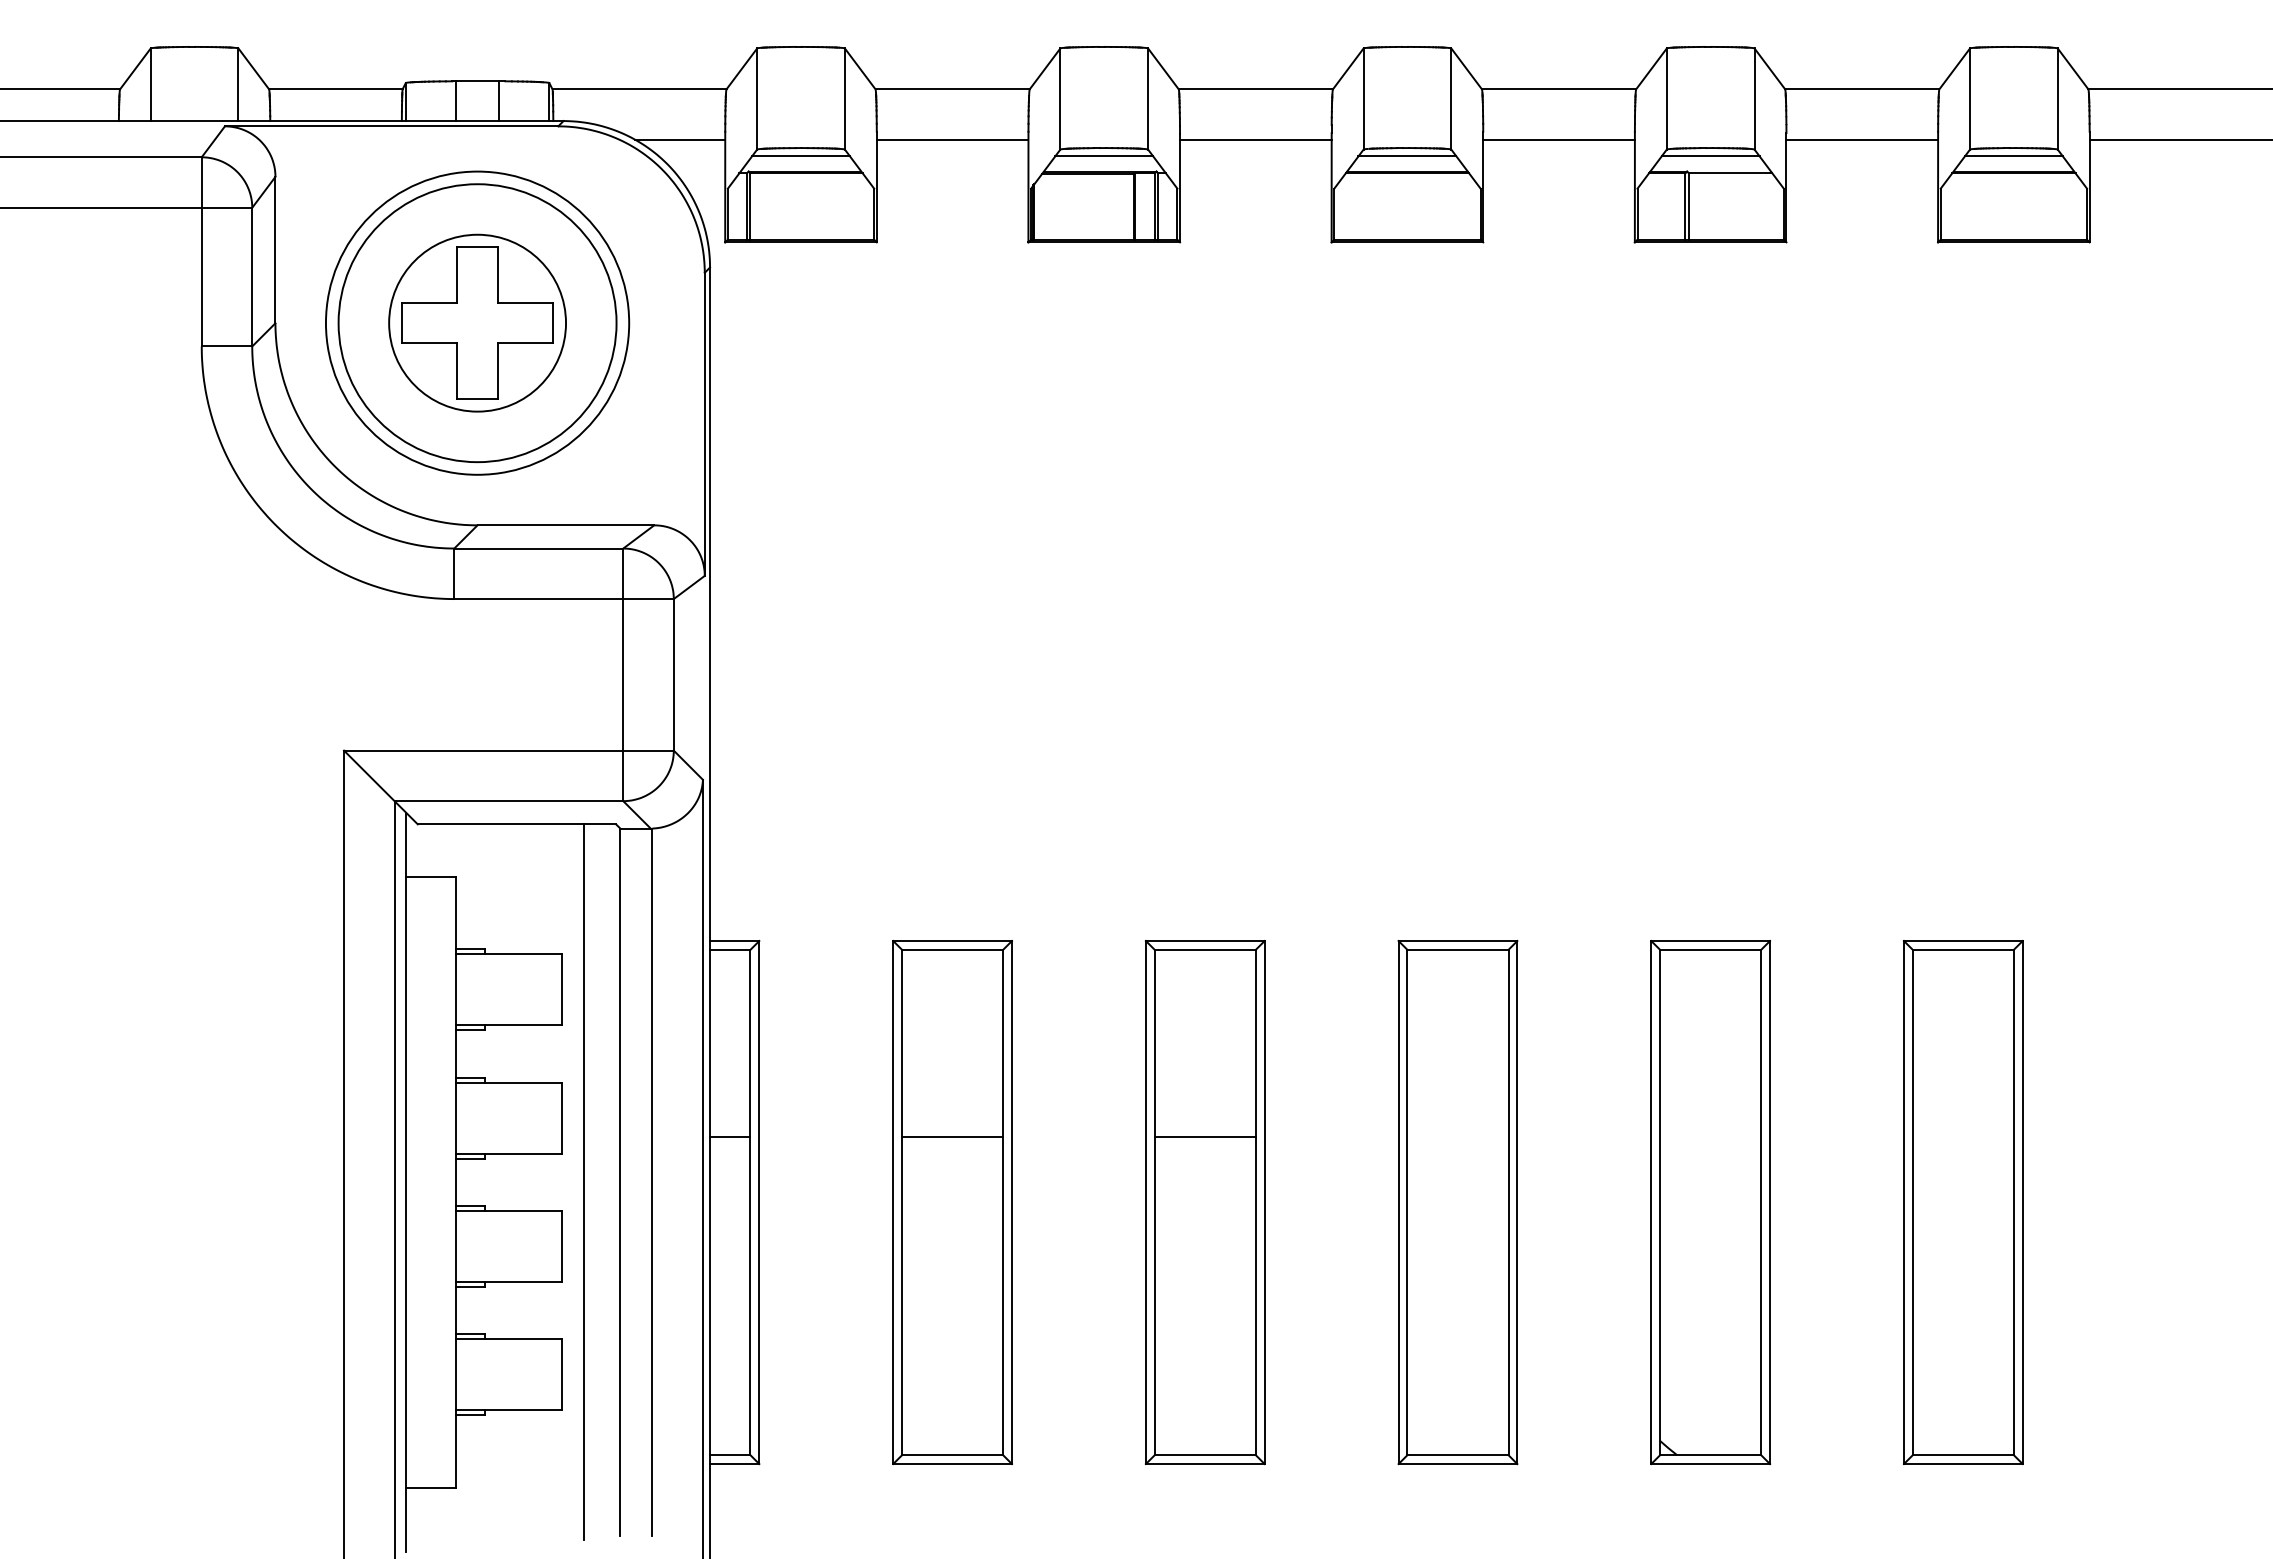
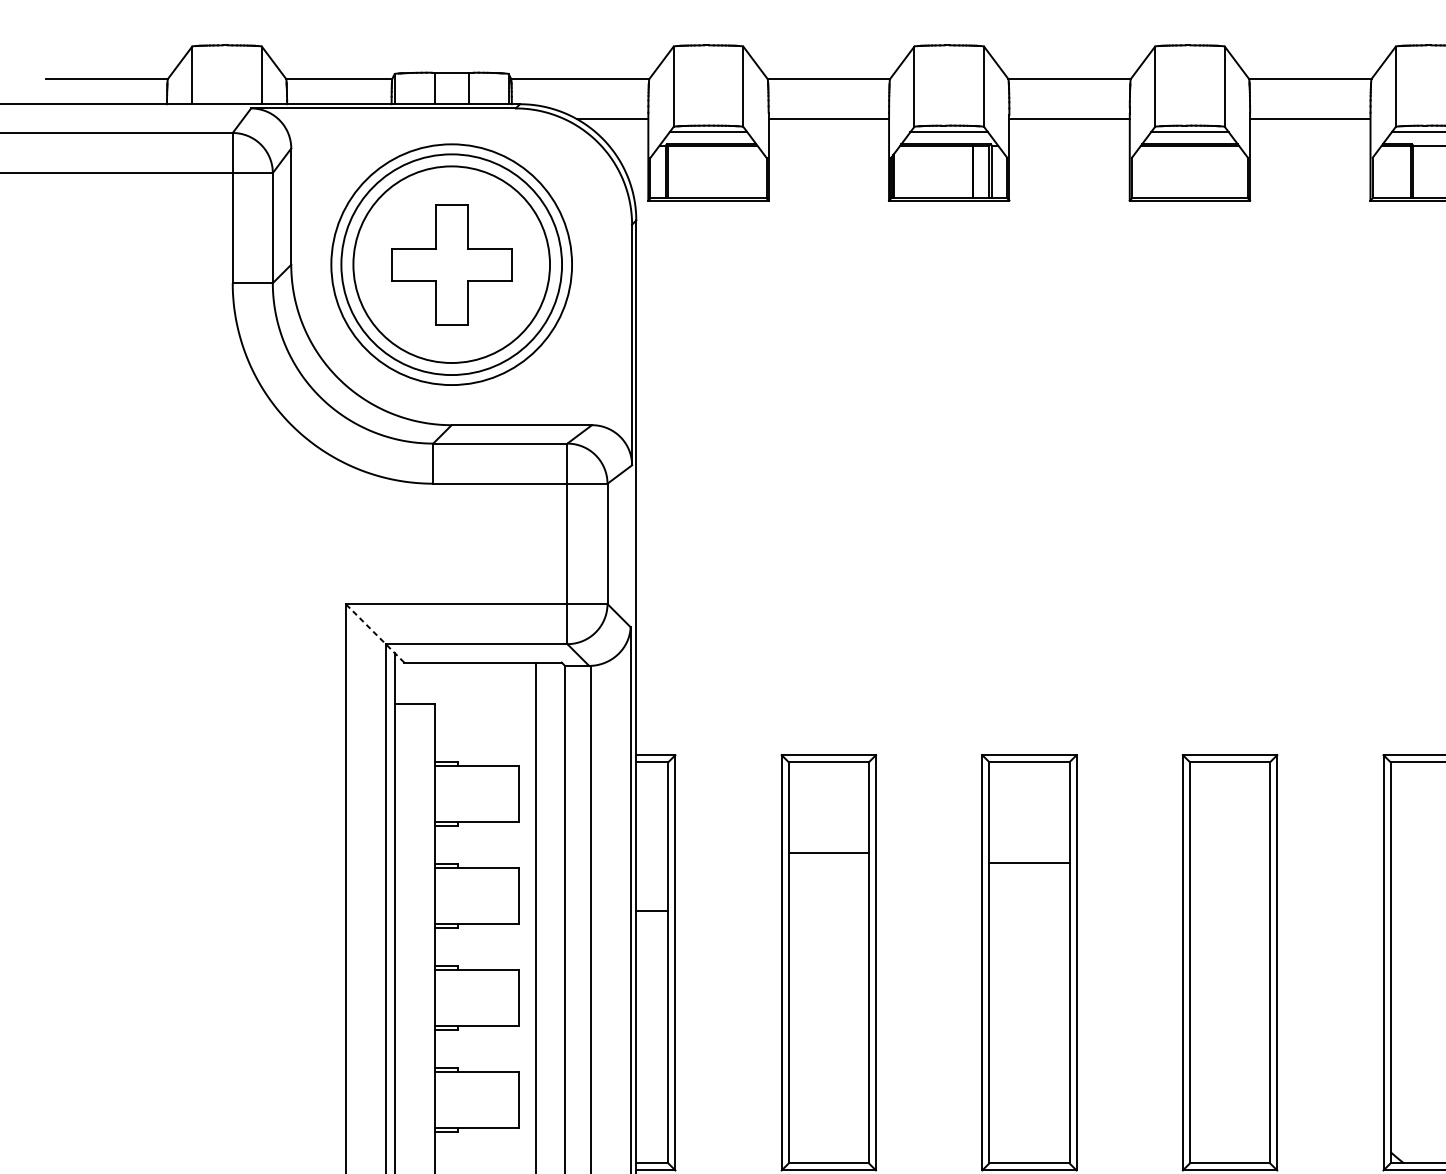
circle: (477, 322) -> (451, 264), size x1.4
line: (380, 787) -> (374, 633), solid -> dashed
line: (952, 1136) -> (828, 852), moved
line: (1204, 1136) -> (1028, 862), moved

